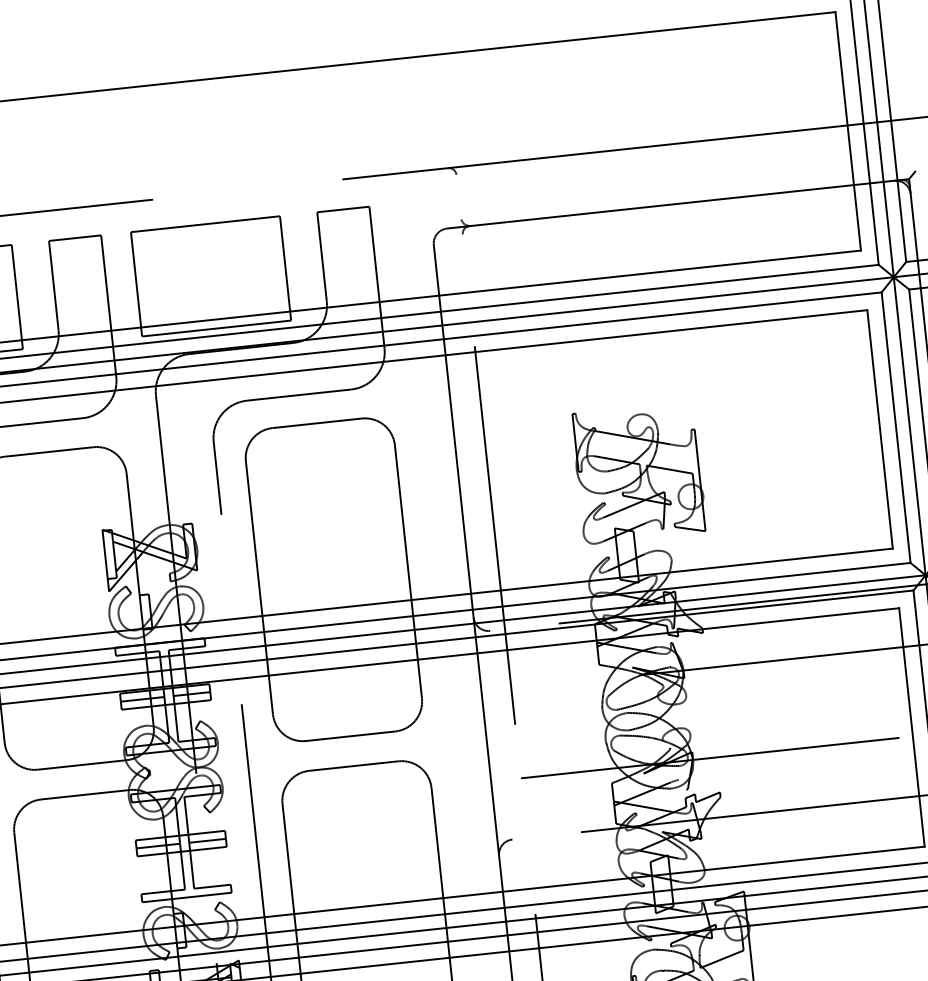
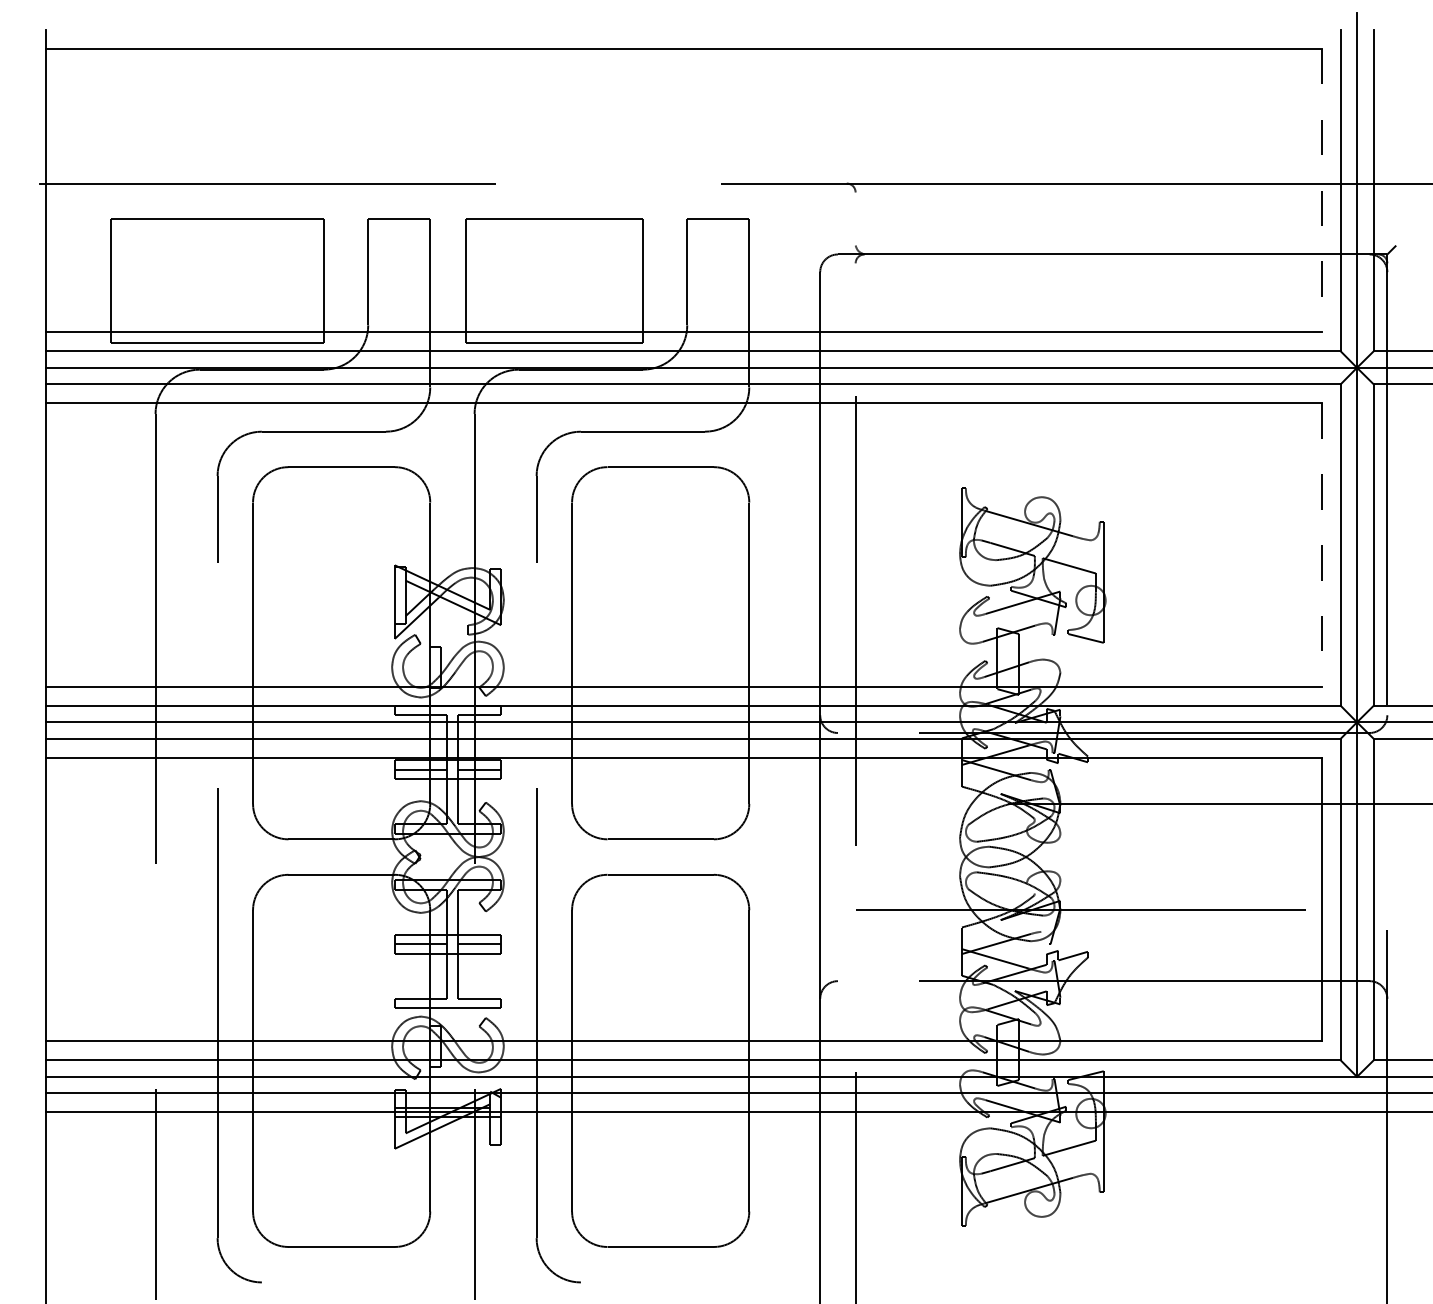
line: (847, 131) -> (1321, 190), solid -> dashed
line: (879, 429) -> (1321, 545), solid -> dashed

